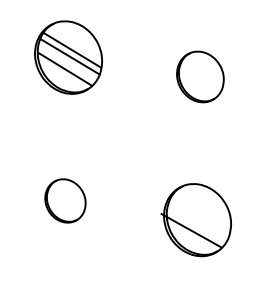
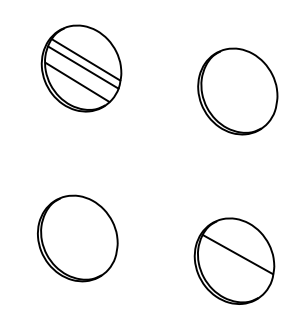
part: (200, 76) -> (237, 91), size x1.43
part: (65, 200) -> (77, 238), size x1.67
line: (190, 230) -> (237, 254), moved

